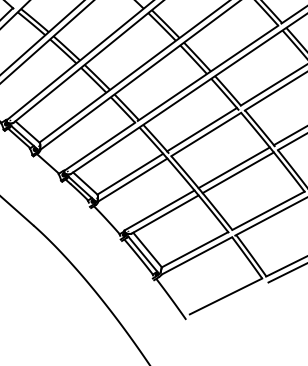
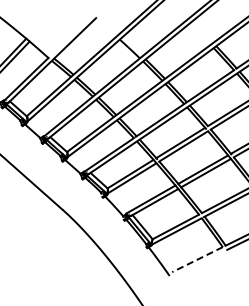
line: (226, 296) -> (197, 259), solid -> dashed

